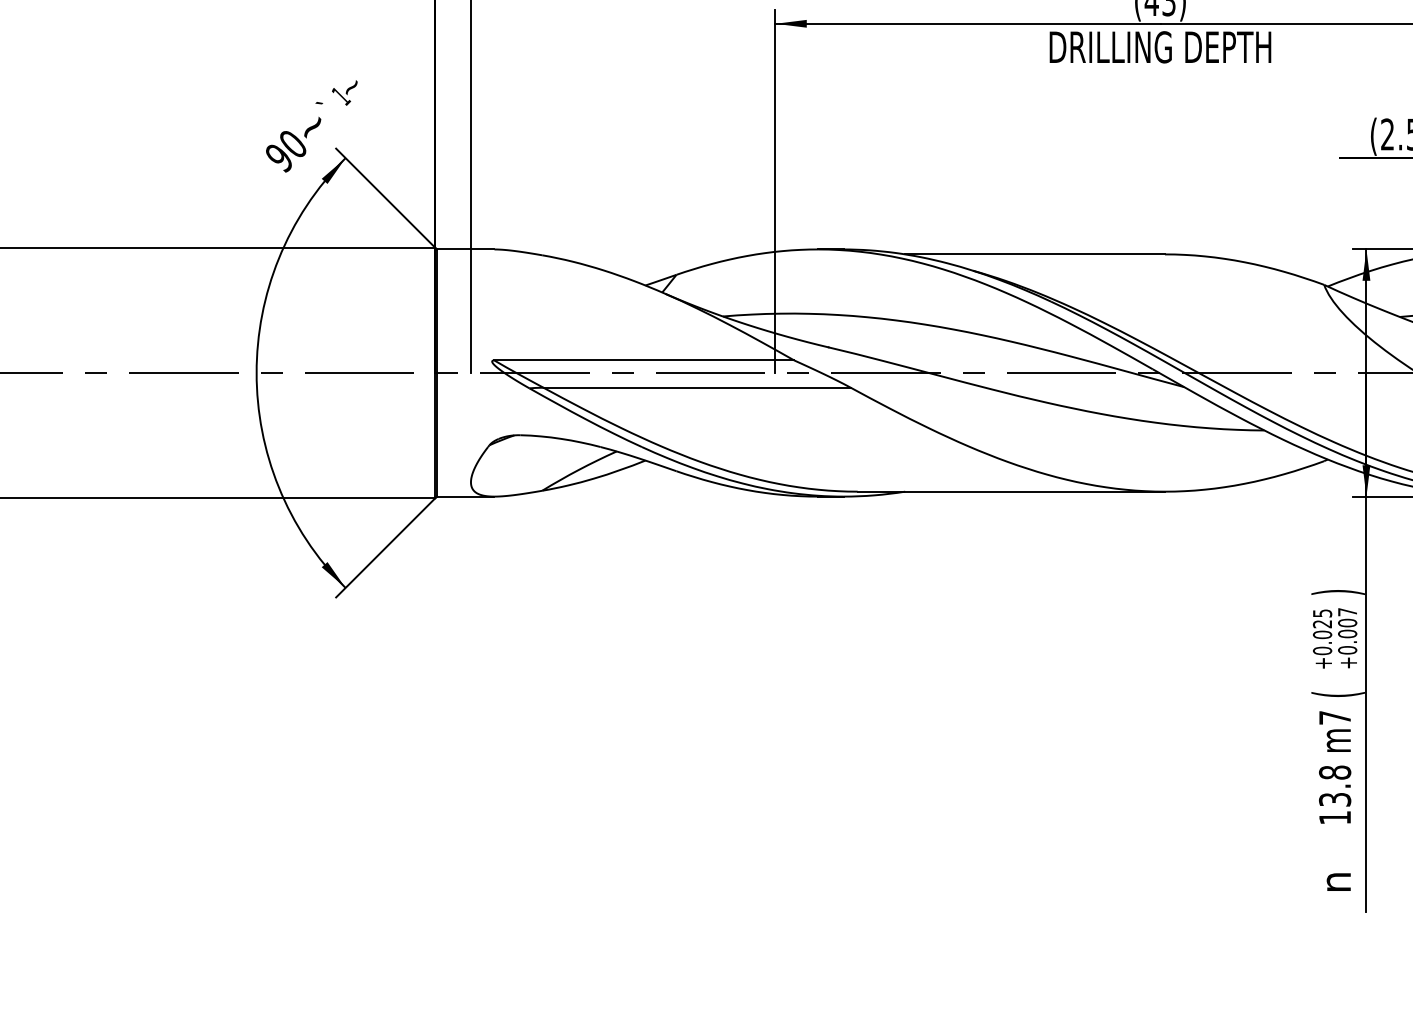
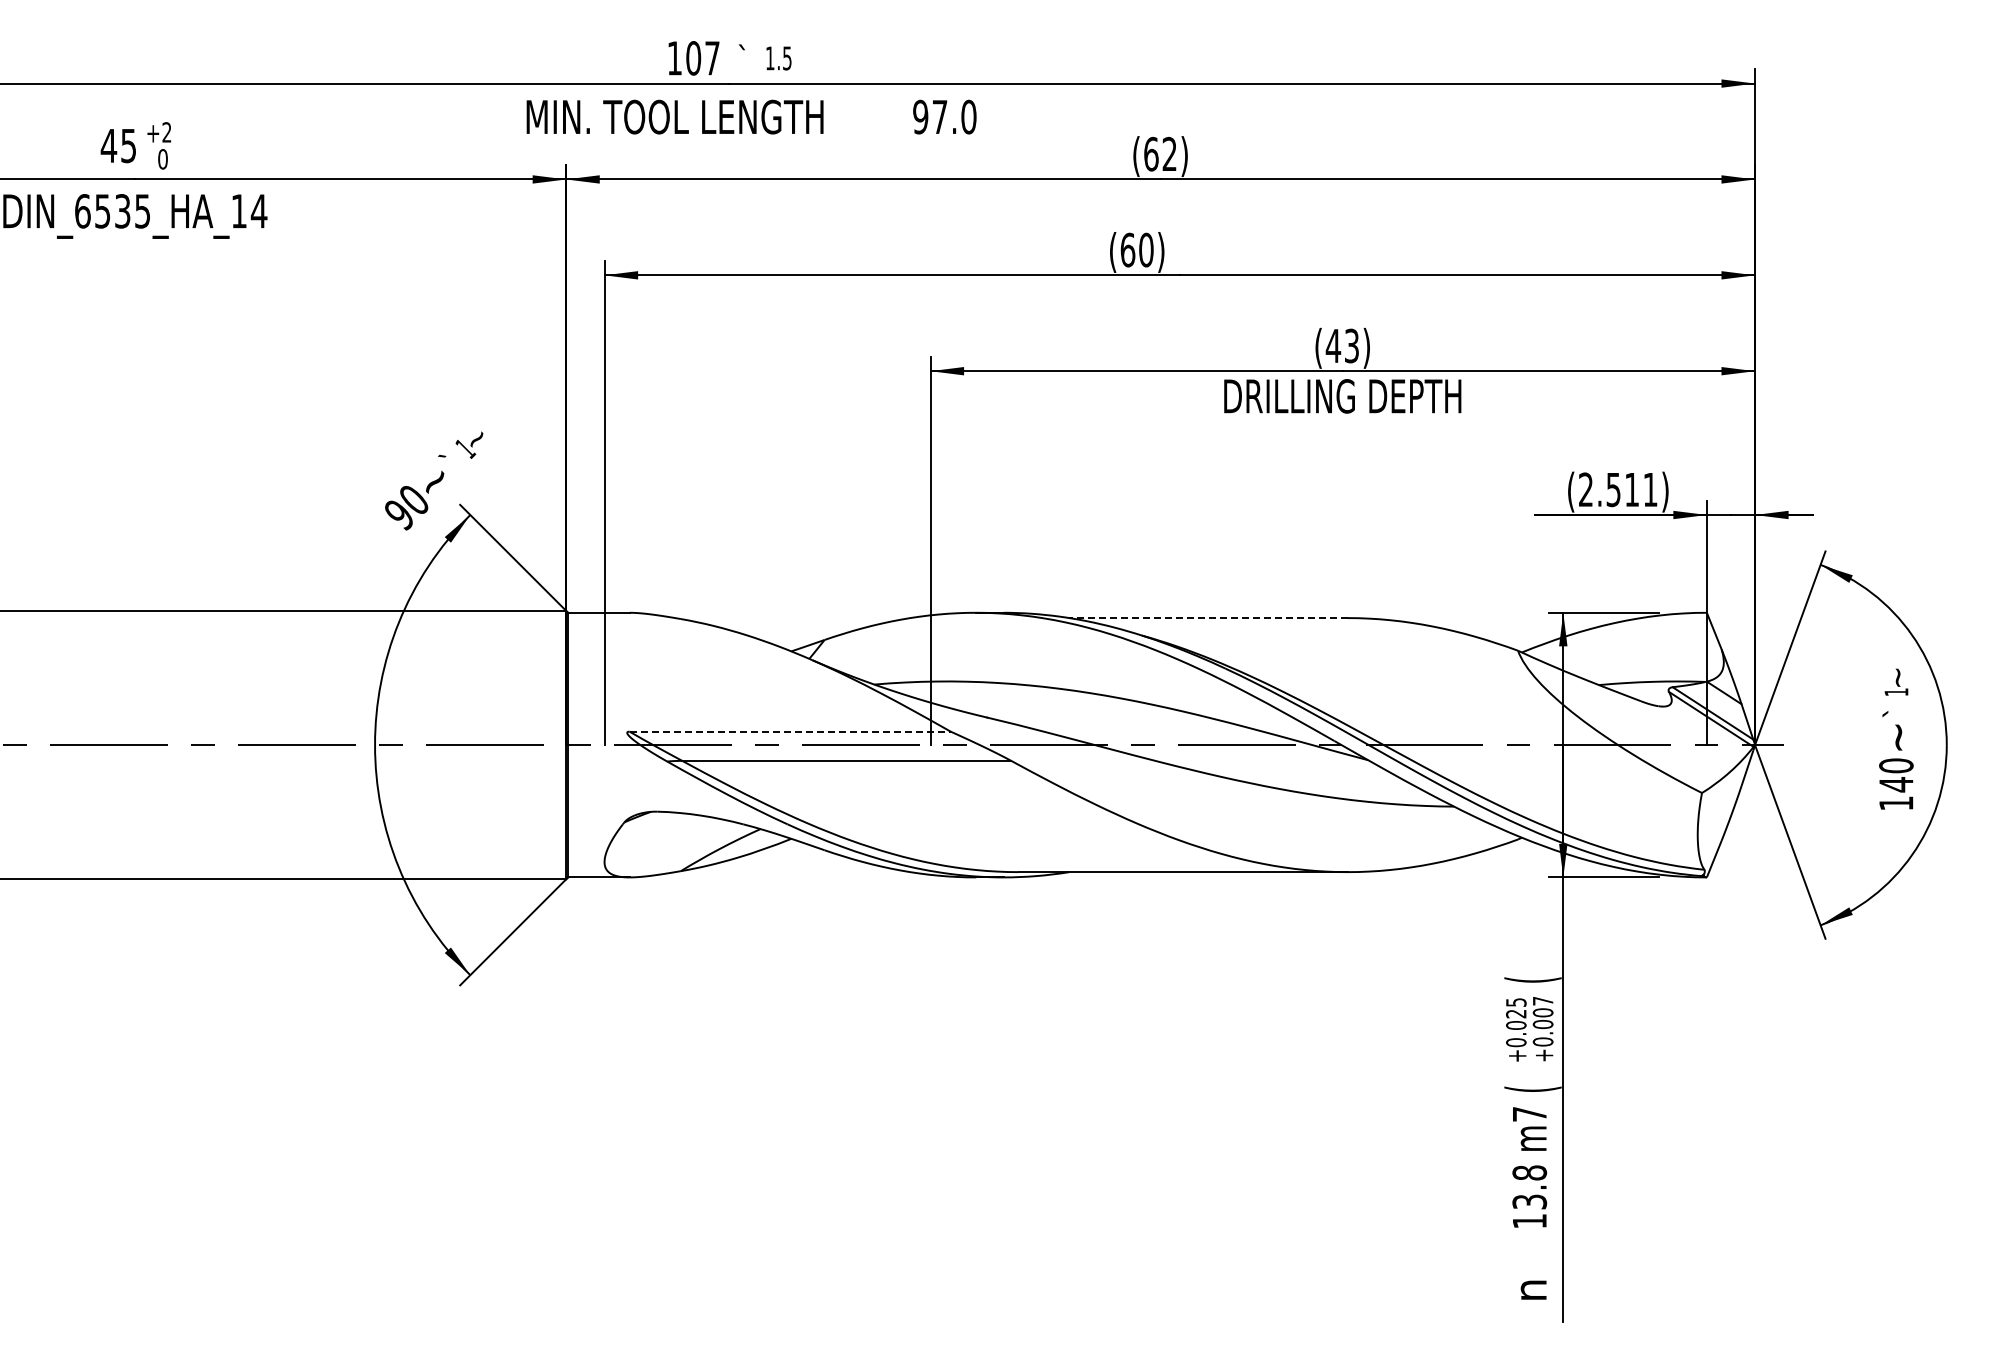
line: (1035, 254) -> (1208, 618), solid -> dashed
line: (644, 360) -> (790, 731), solid -> dashed
text: (1337, 591) -> (1532, 979), ) -> (

